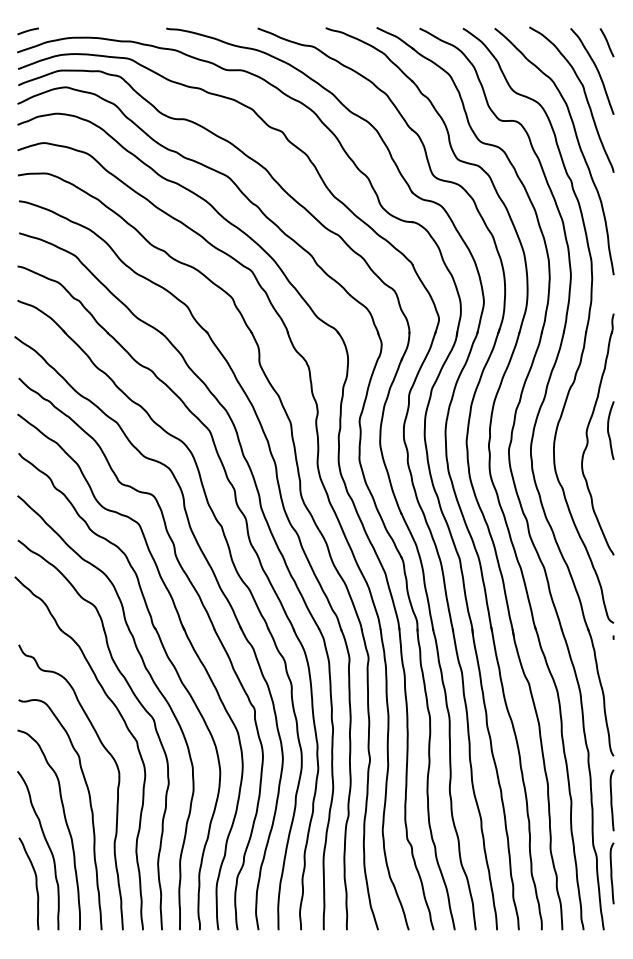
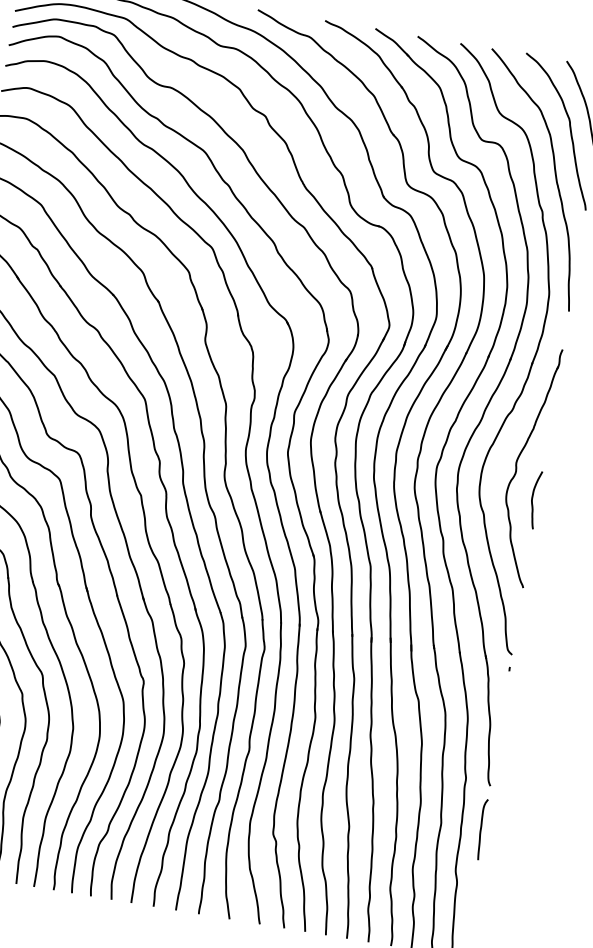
curve: (608, 430) -> (532, 499), moved
curve: (611, 873) -> (469, 901), removed

